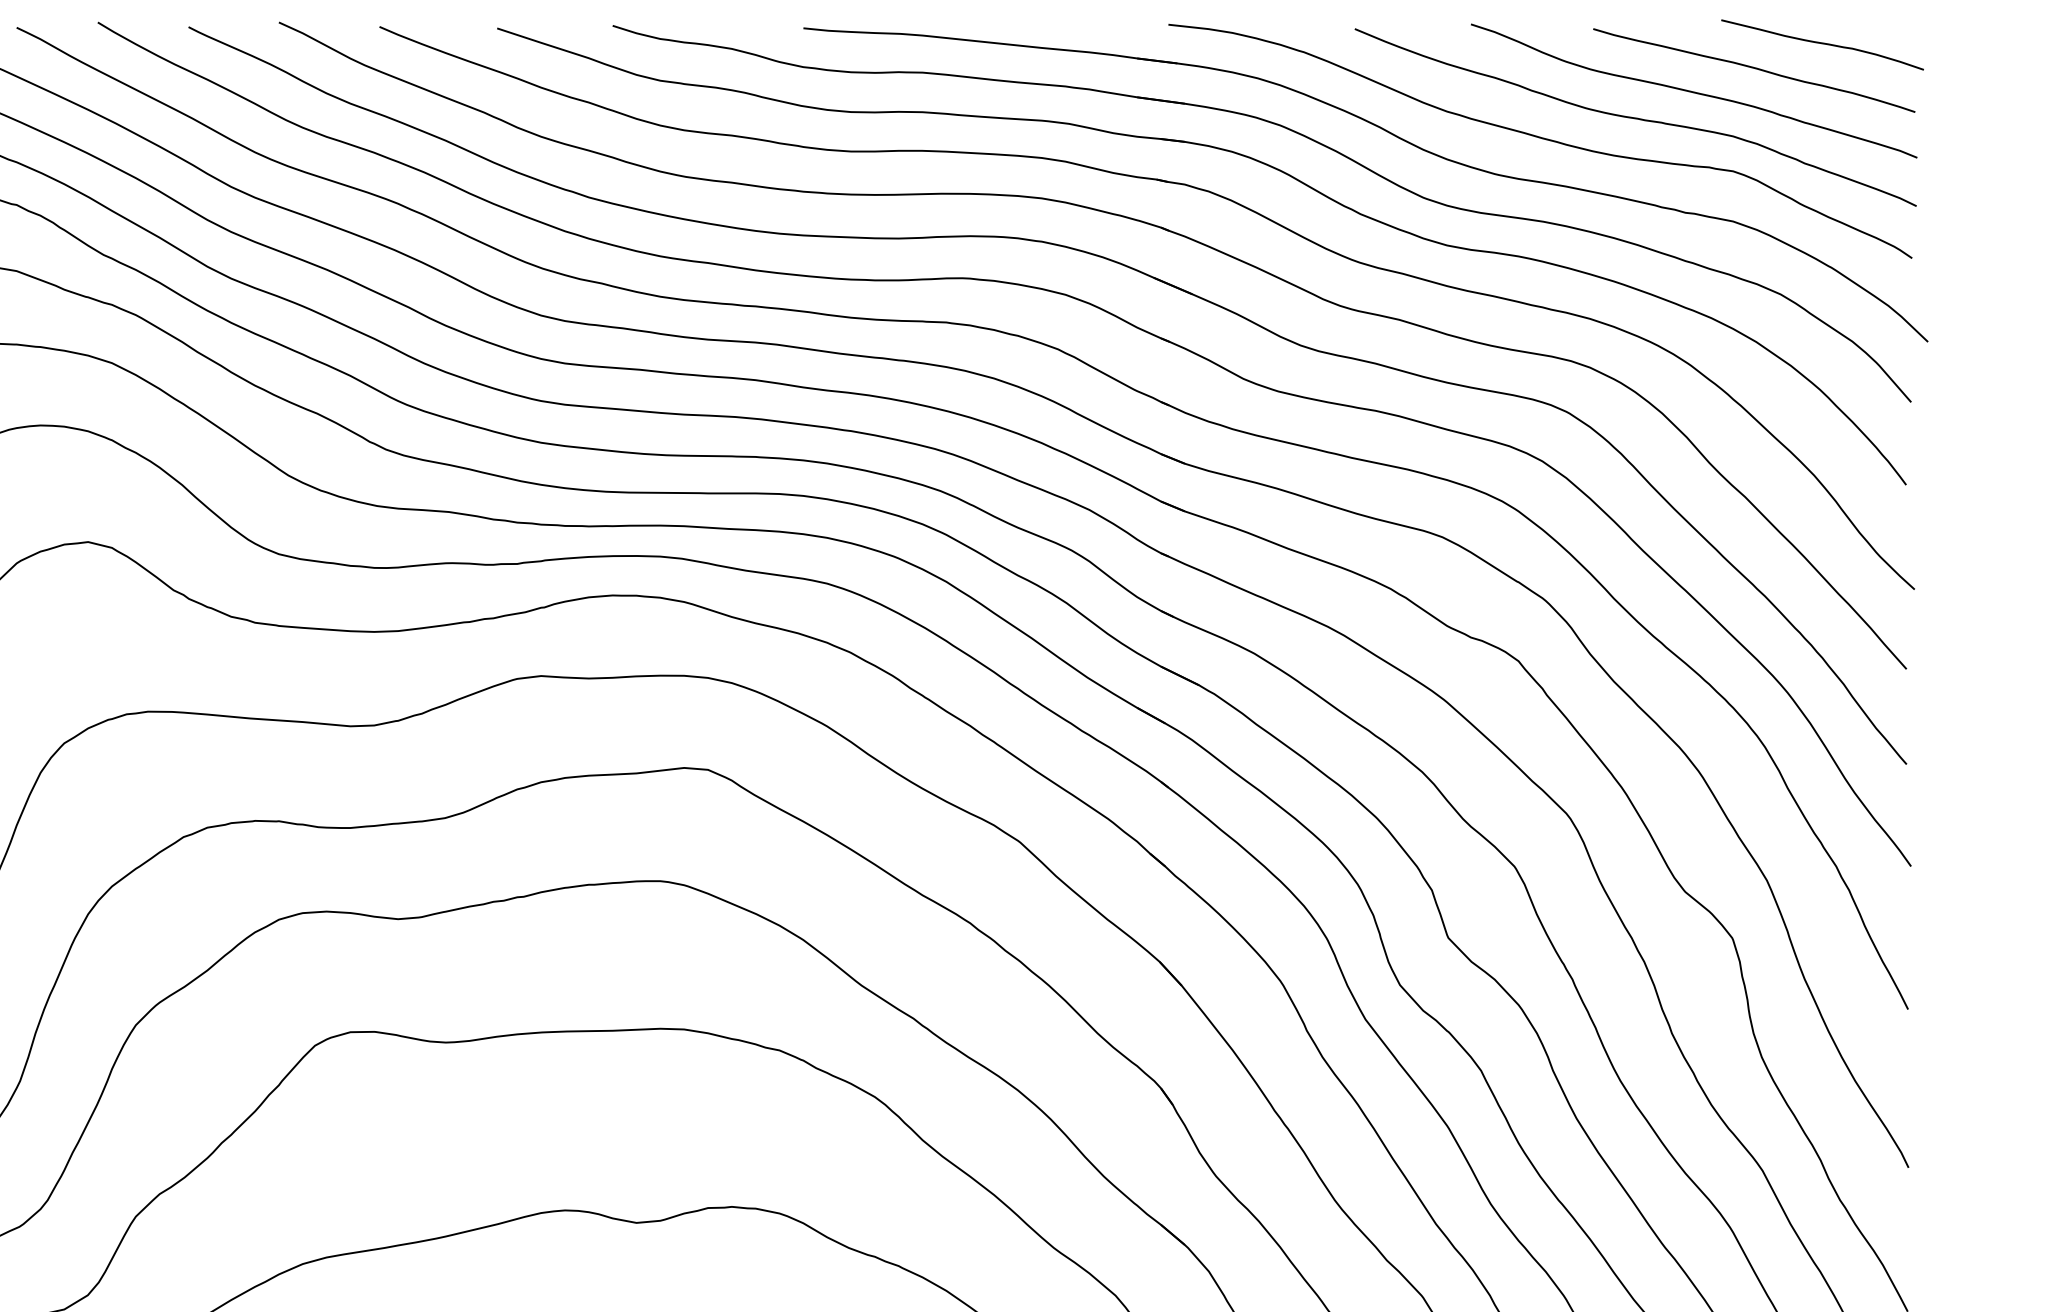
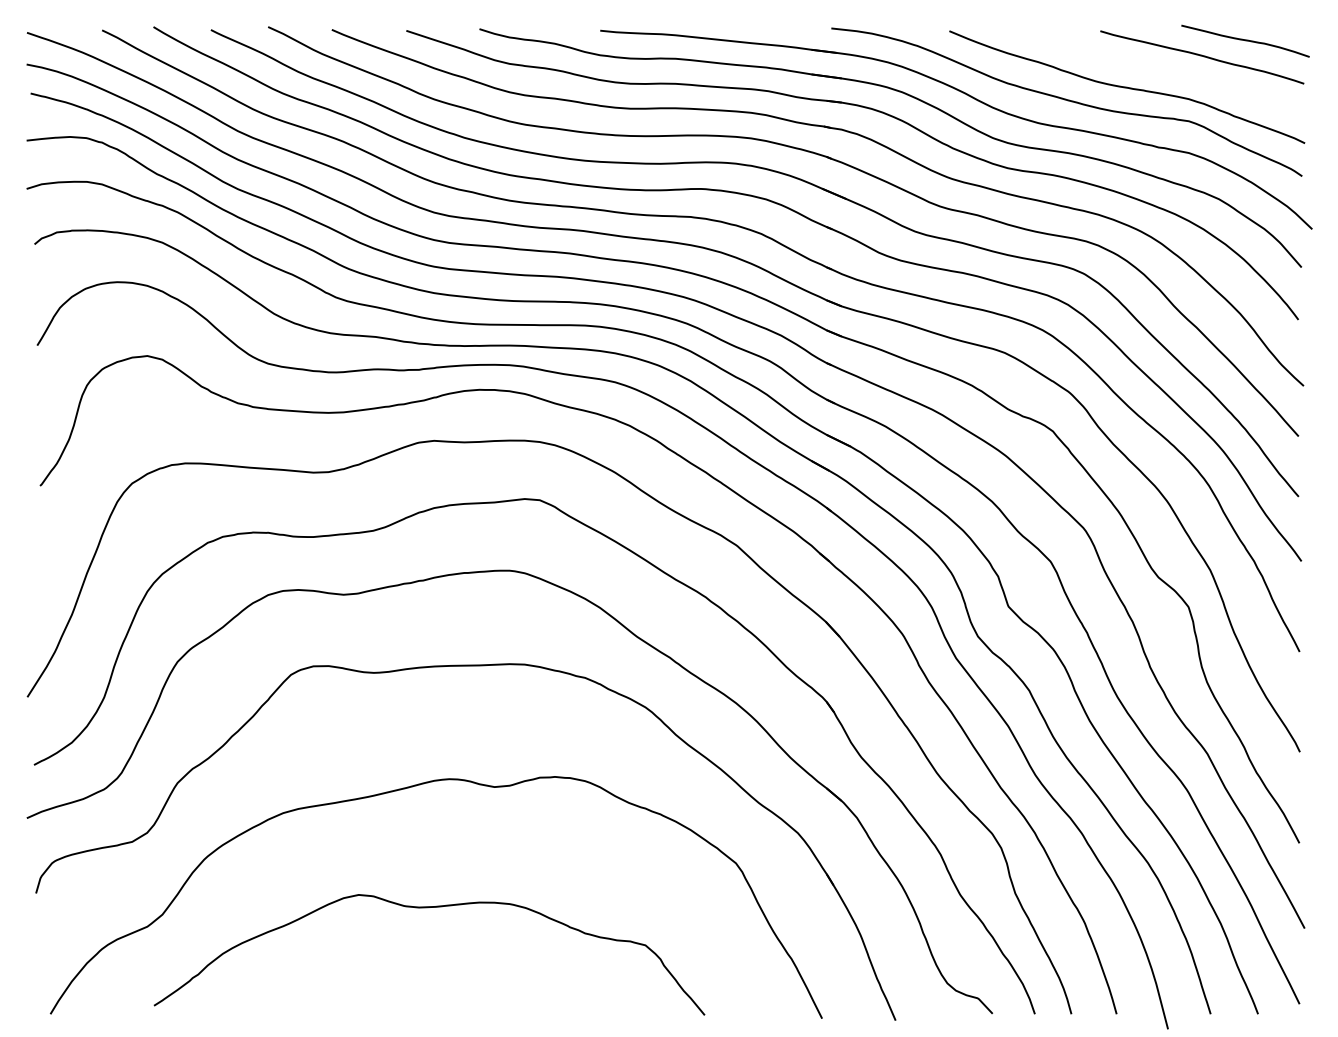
curve: (1693, 91) -> (1163, 70), removed

